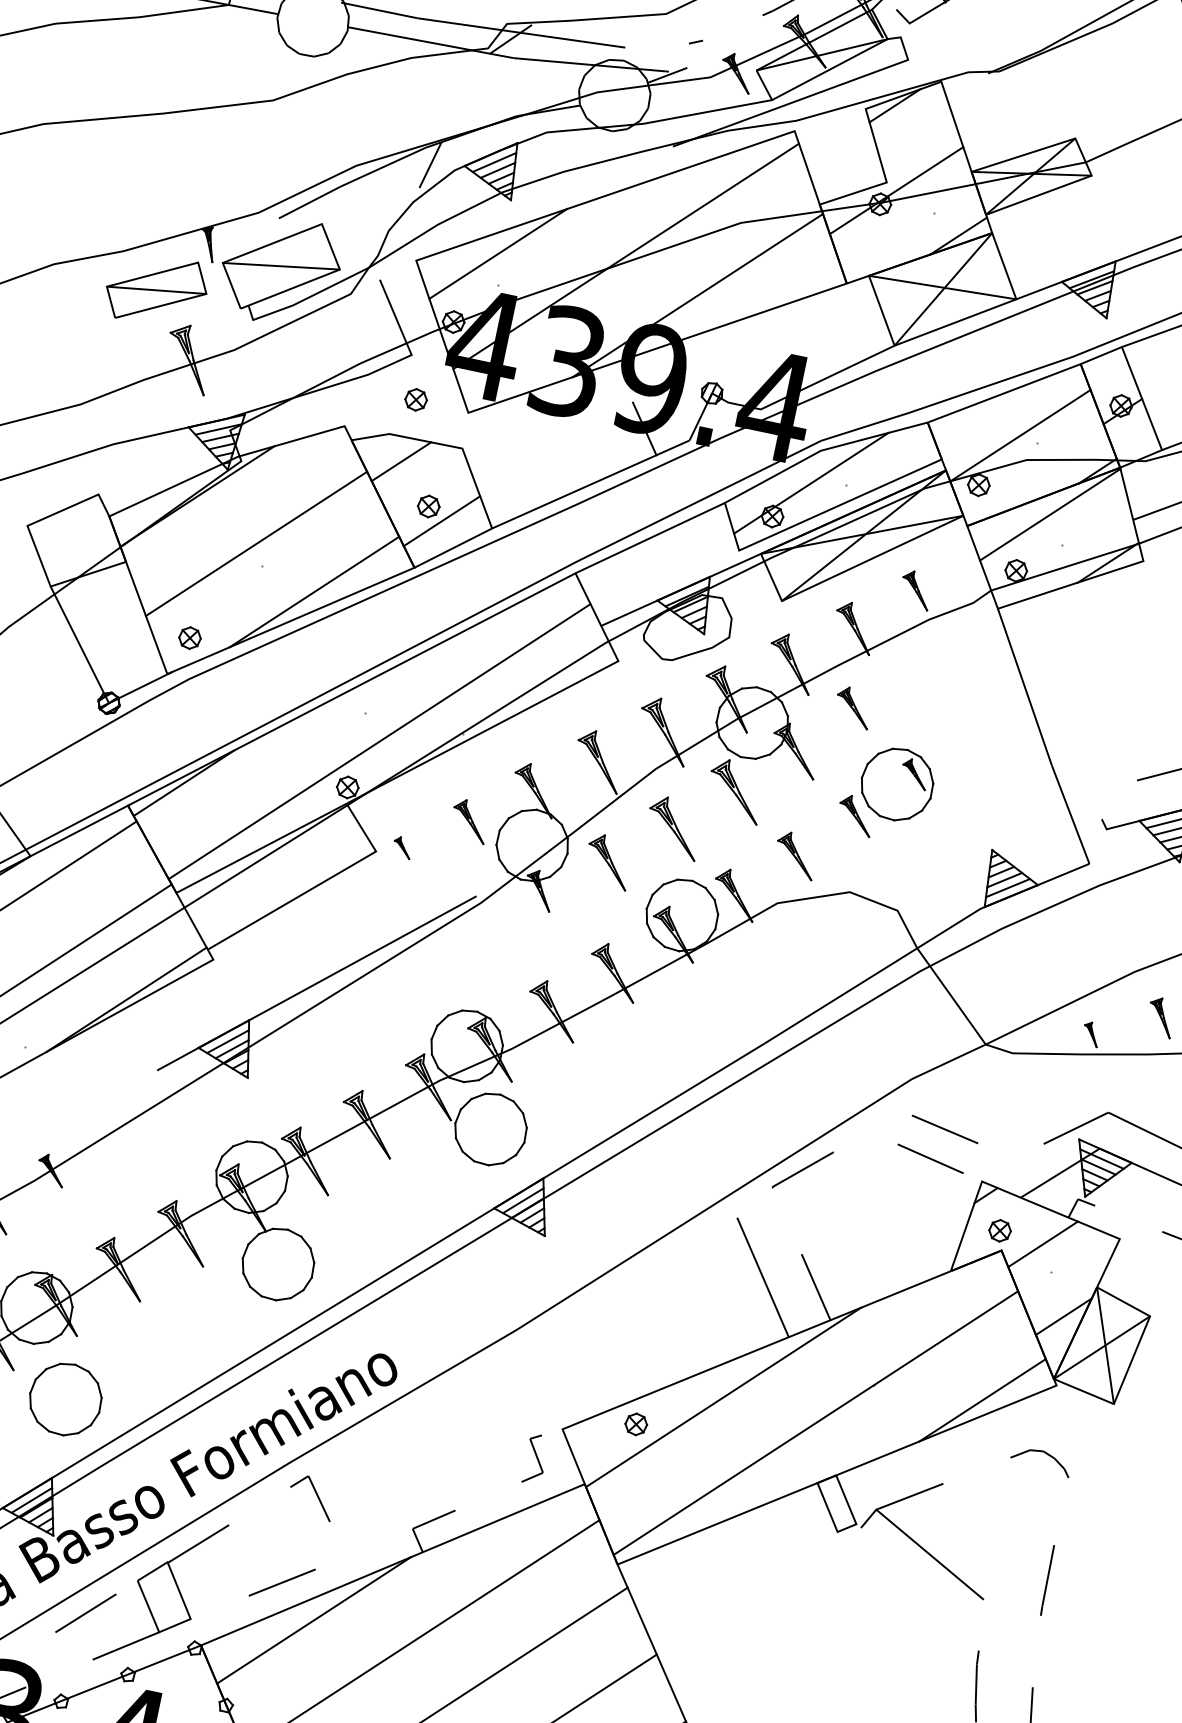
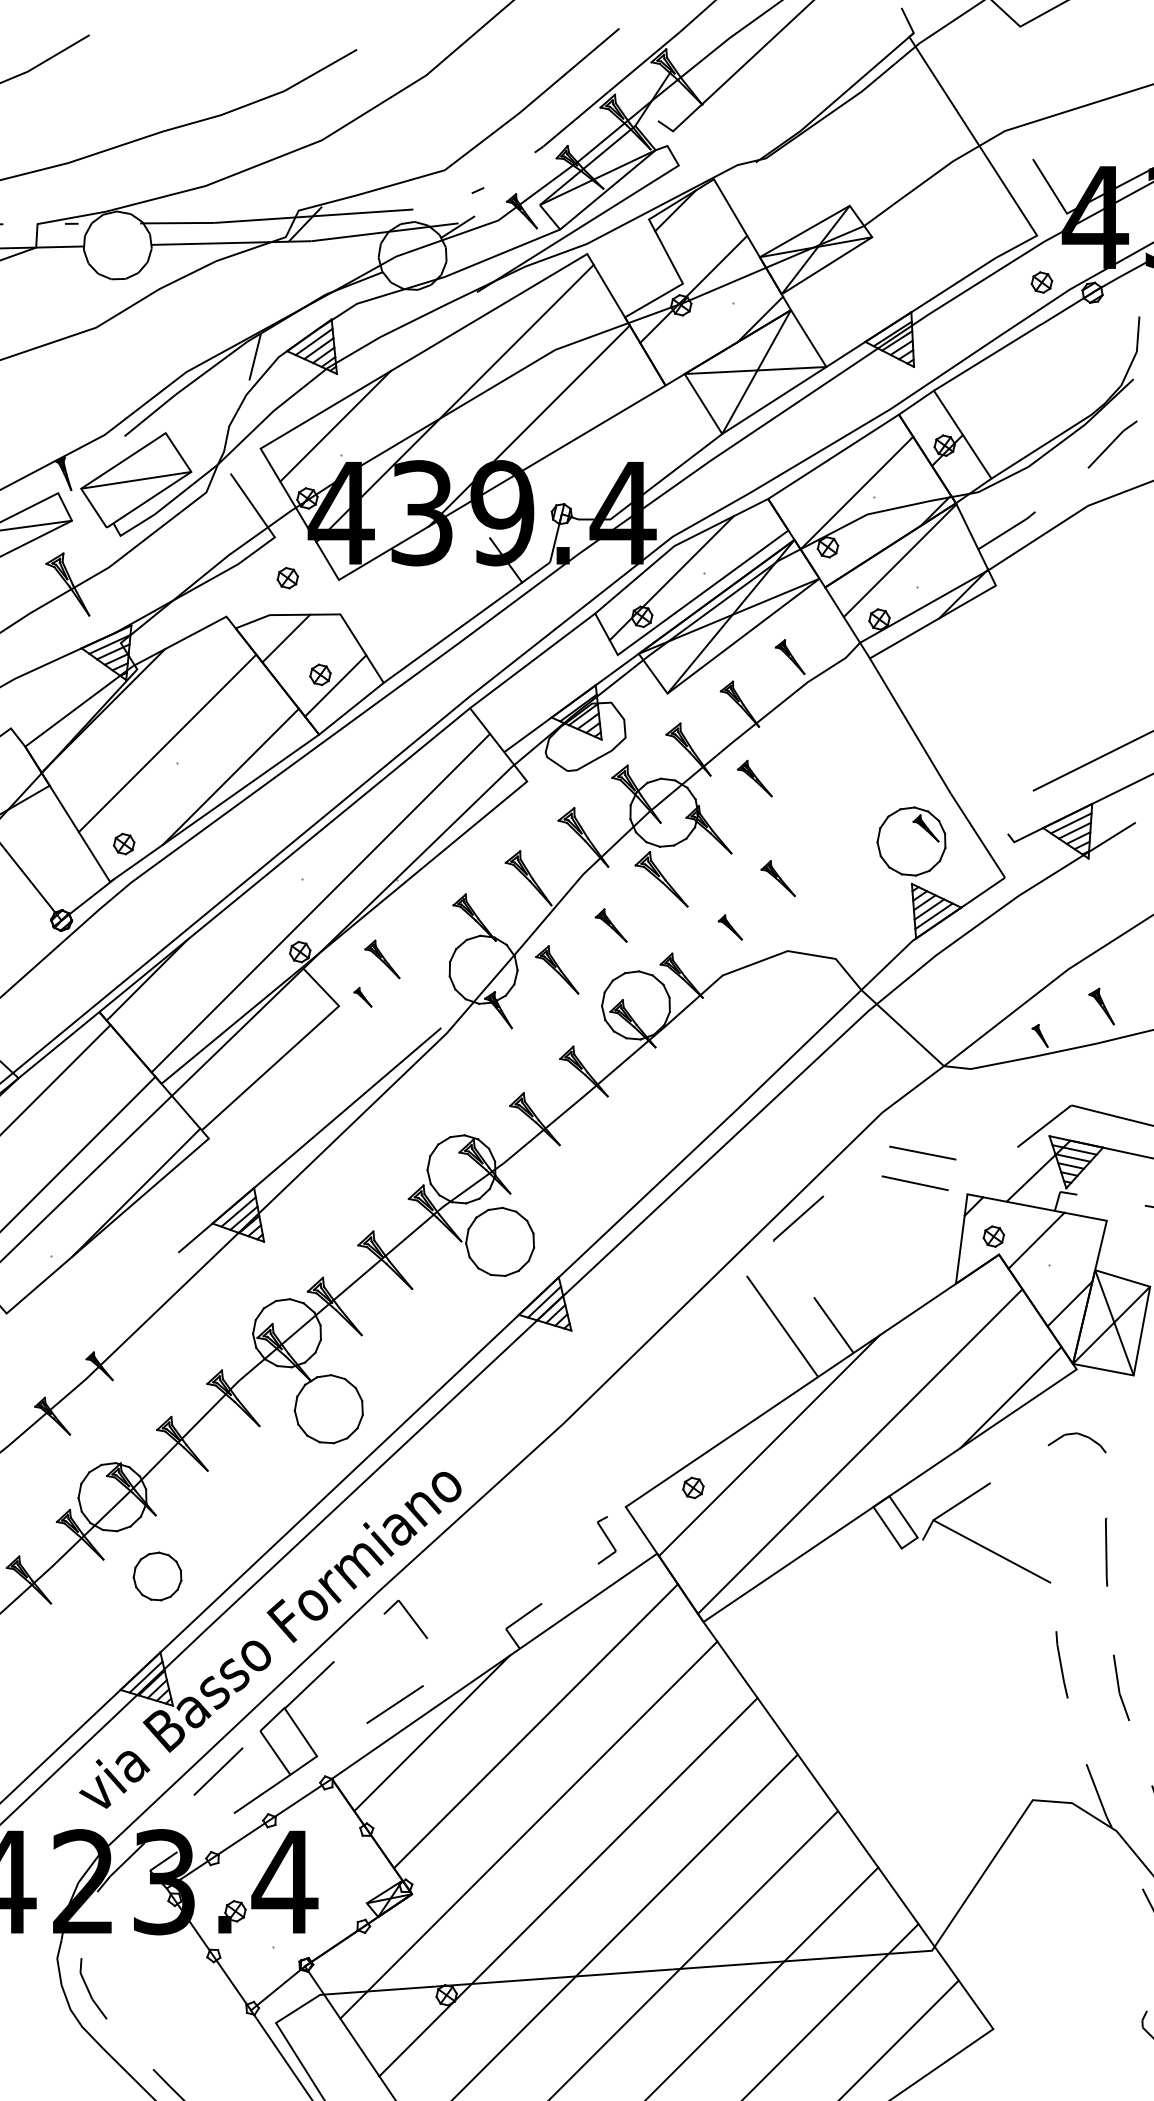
part: (897, 784) -> (911, 841), moved
part: (469, 821) -> (382, 959), moved
part: (672, 827) -> (610, 925), size x0.6
part: (796, 855) -> (730, 927), size x0.6
part: (65, 1399) -> (157, 1576), size x0.7

